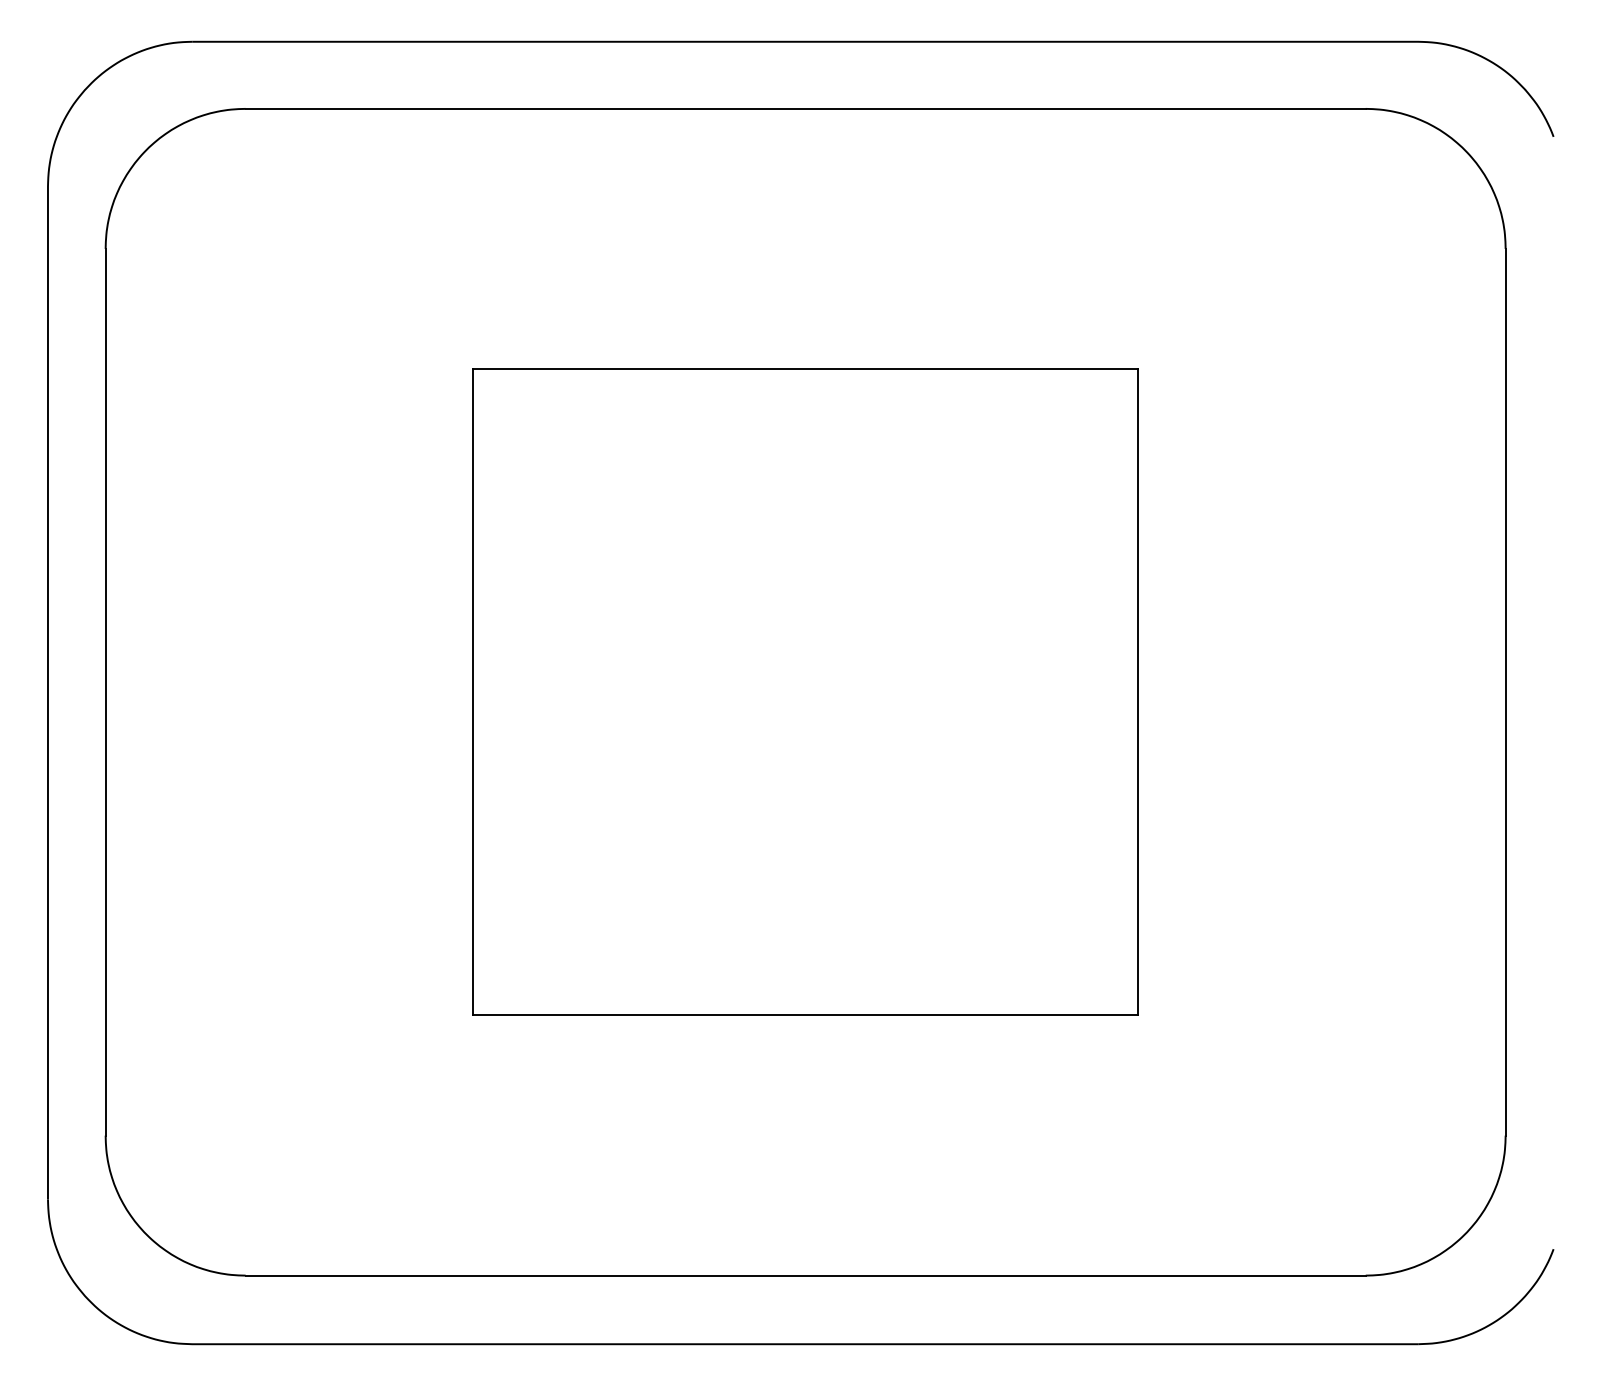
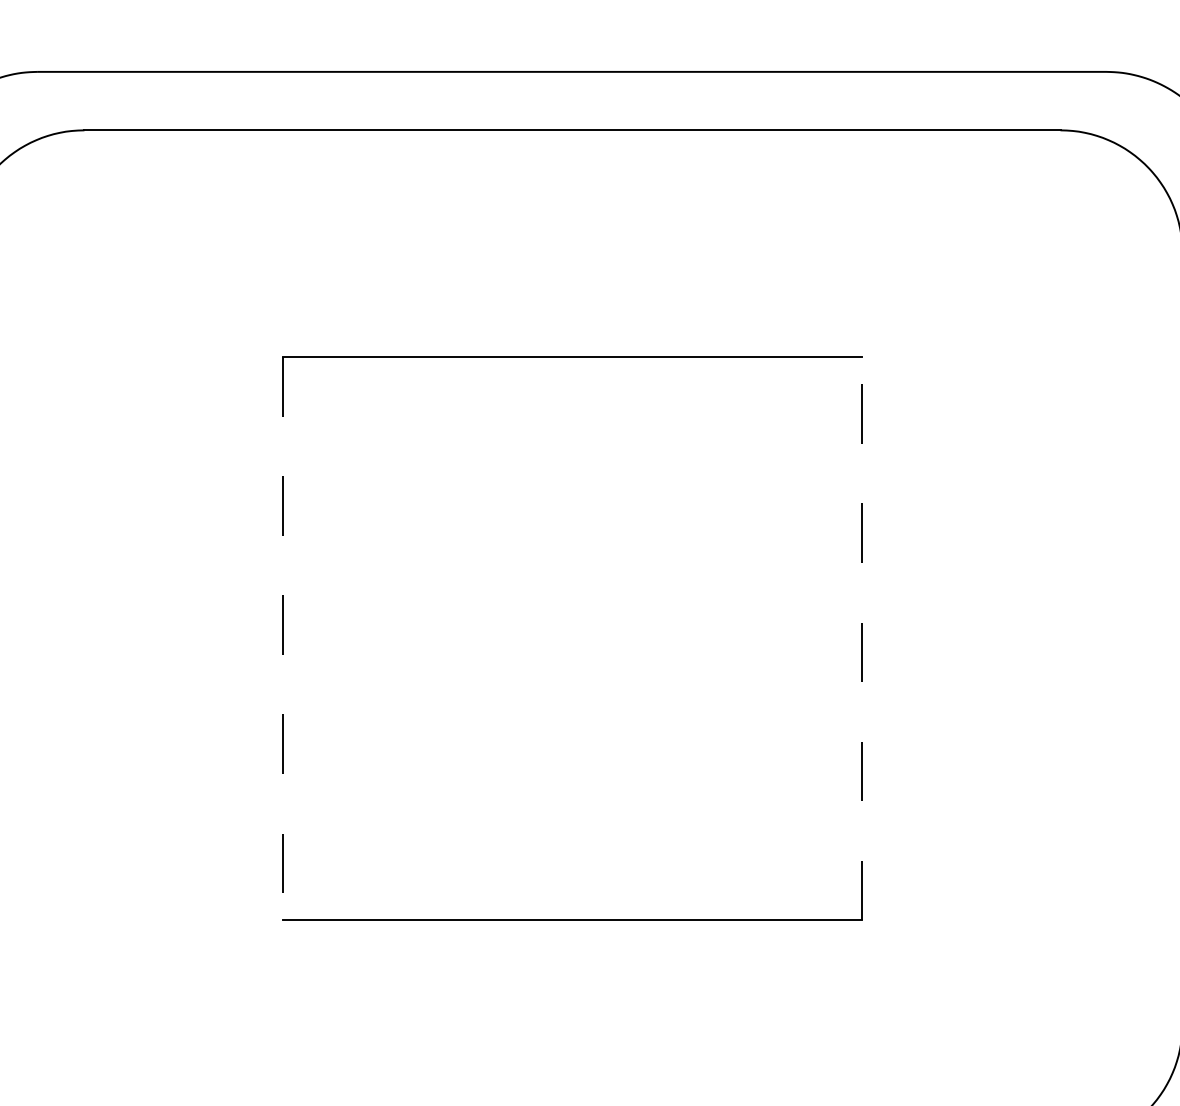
line: (1138, 691) -> (862, 638), solid -> dashed
line: (473, 692) -> (283, 638), solid -> dashed

